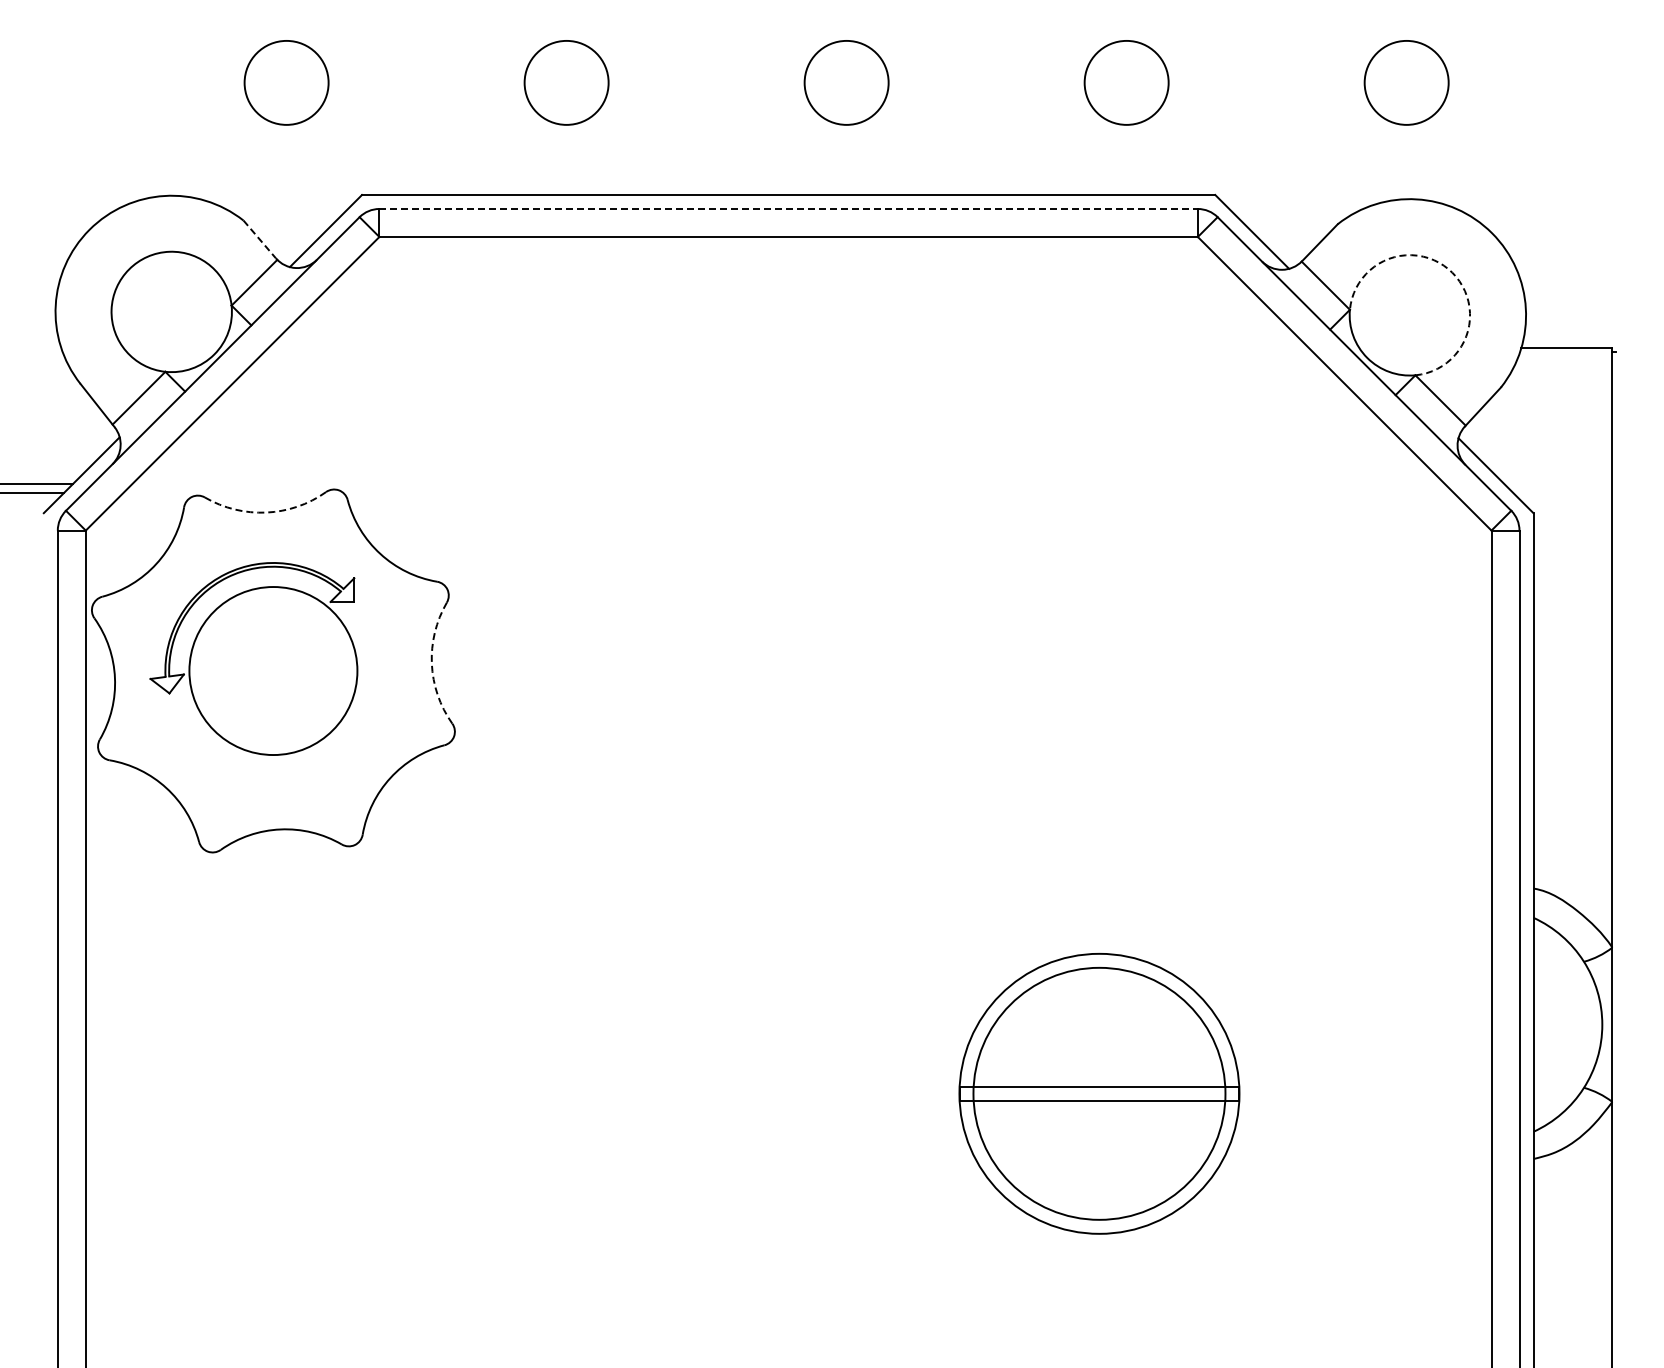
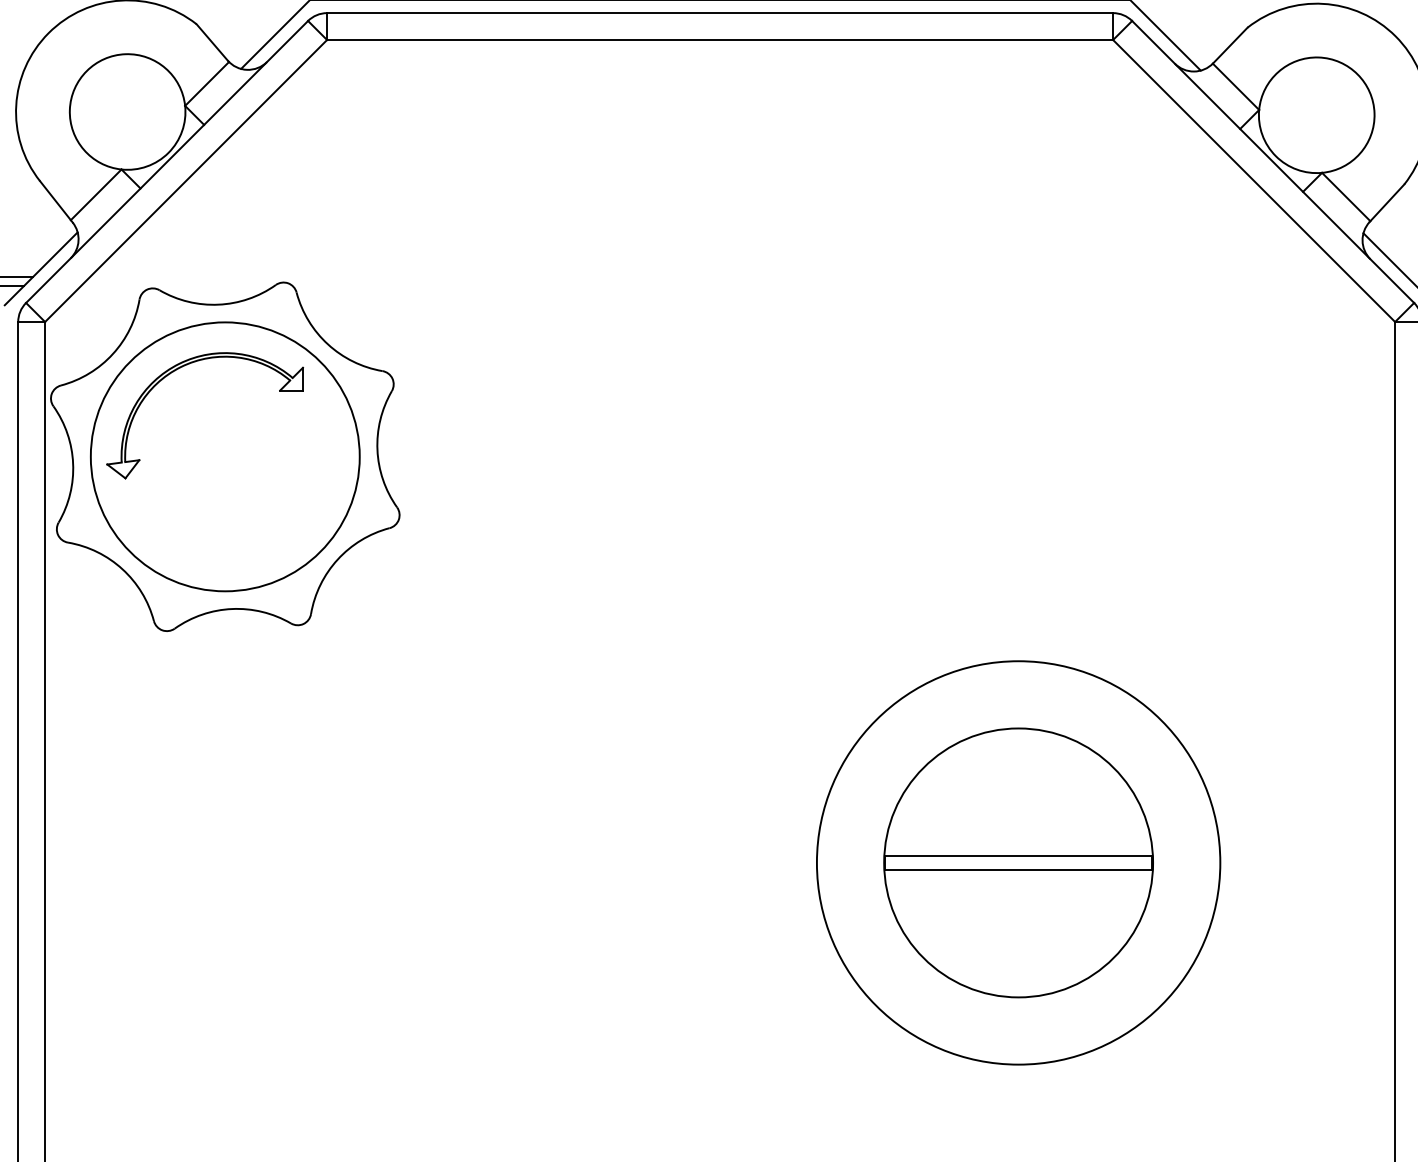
line: (789, 208) -> (720, 12), dashed -> solid
line: (259, 239) -> (211, 42), dashed -> solid
arc: (1452, 272) -> (1357, 74), dashed -> solid
arc: (266, 512) -> (218, 304), dashed -> solid
arc: (431, 663) -> (377, 449), dashed -> solid
circle: (273, 671) -> (225, 457), size x1.67
circle: (1099, 1093) -> (1018, 862), size x1.67

